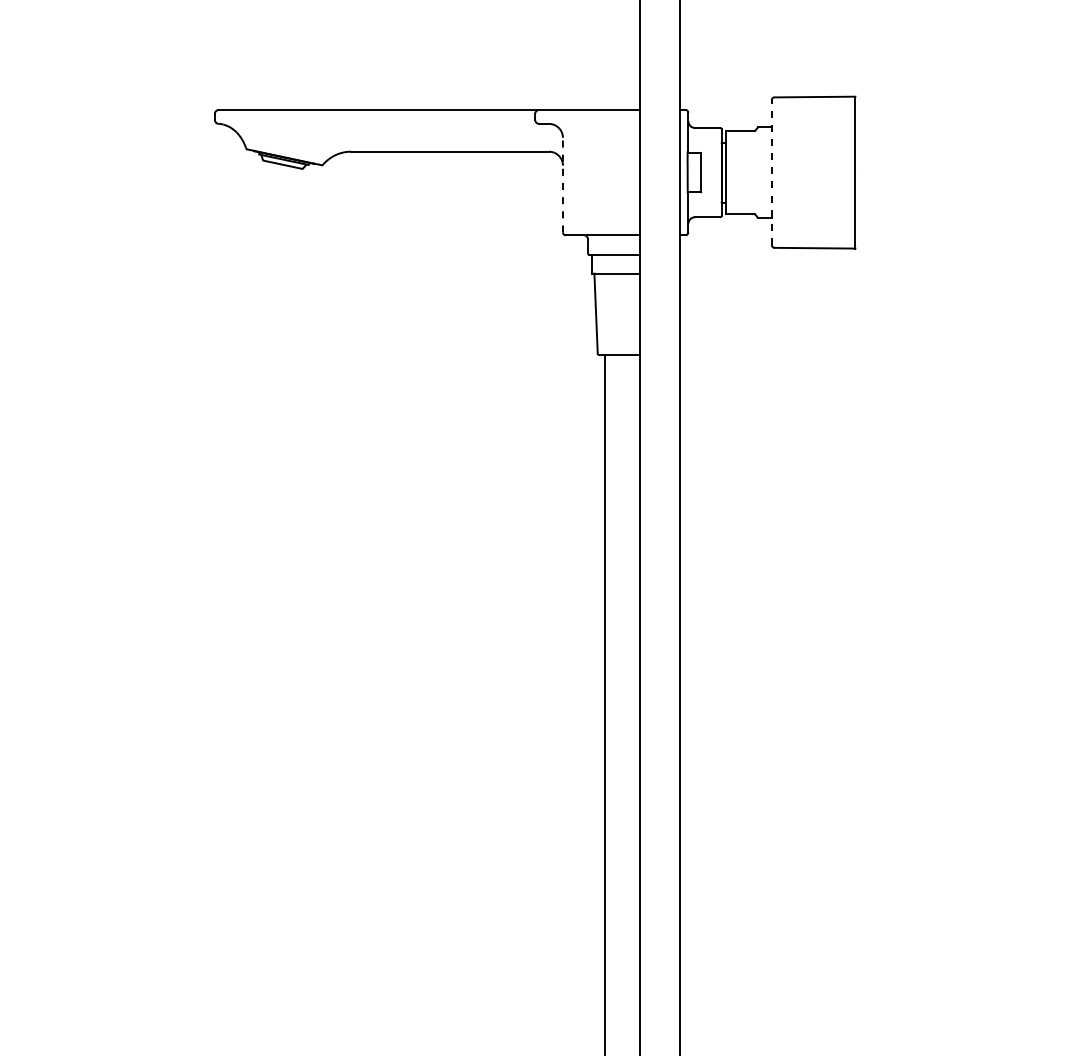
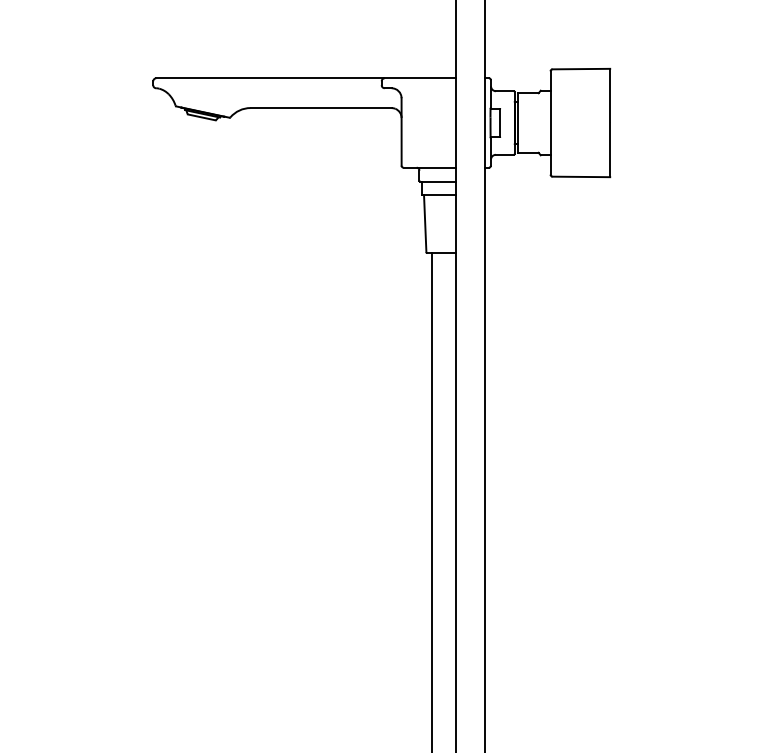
line: (771, 172) -> (550, 122), dashed -> solid
line: (562, 184) -> (401, 131), dashed -> solid

